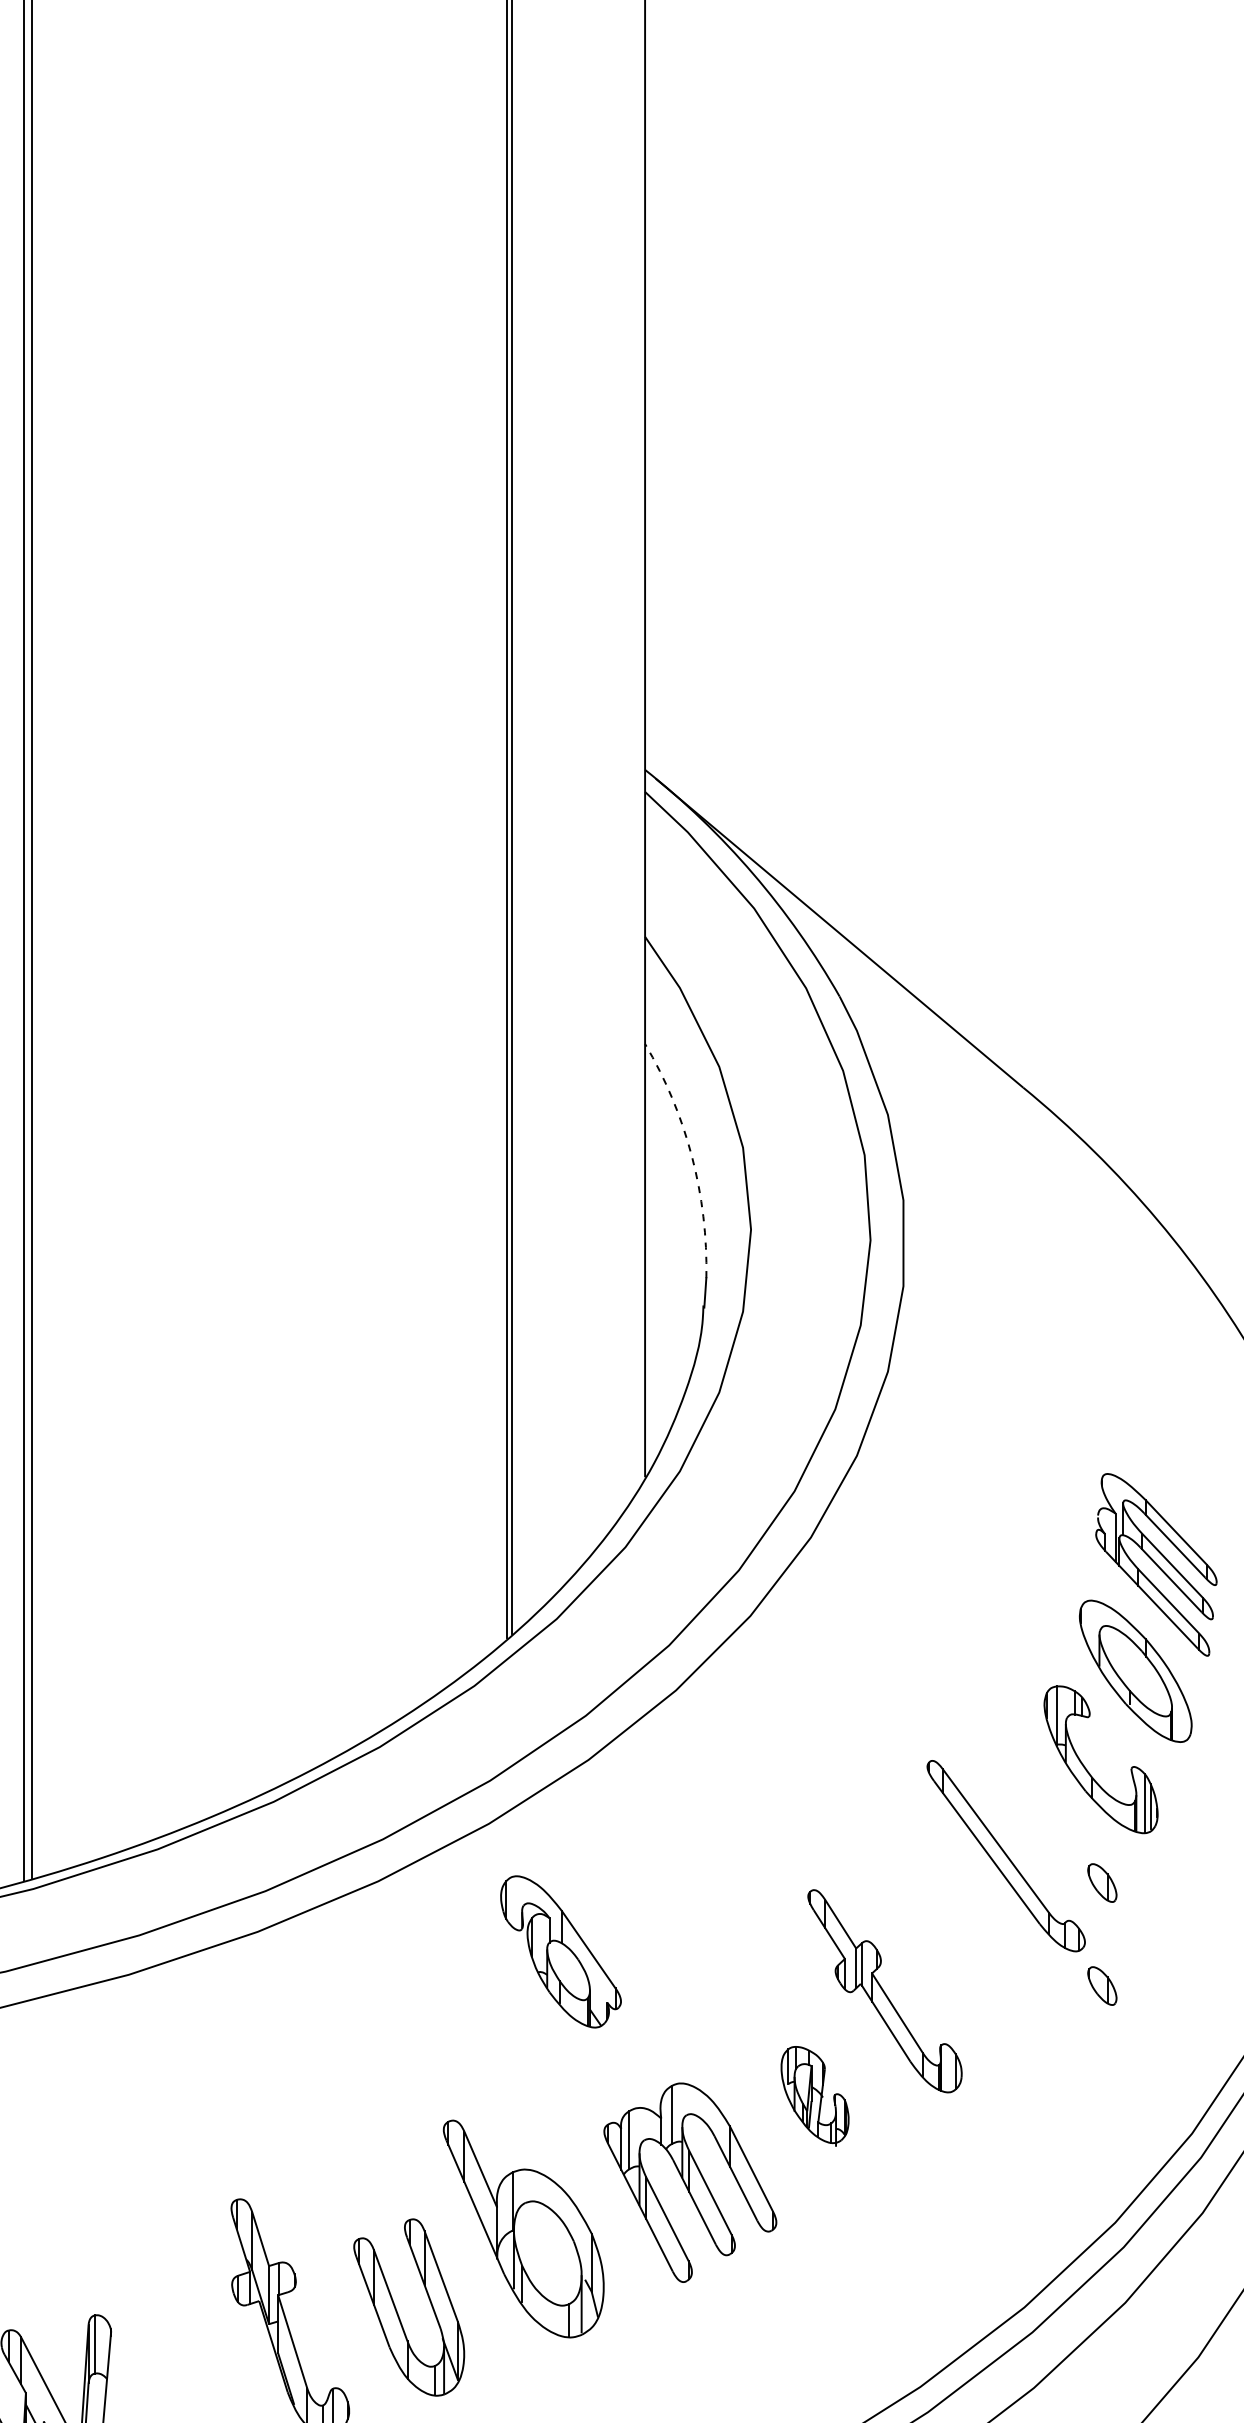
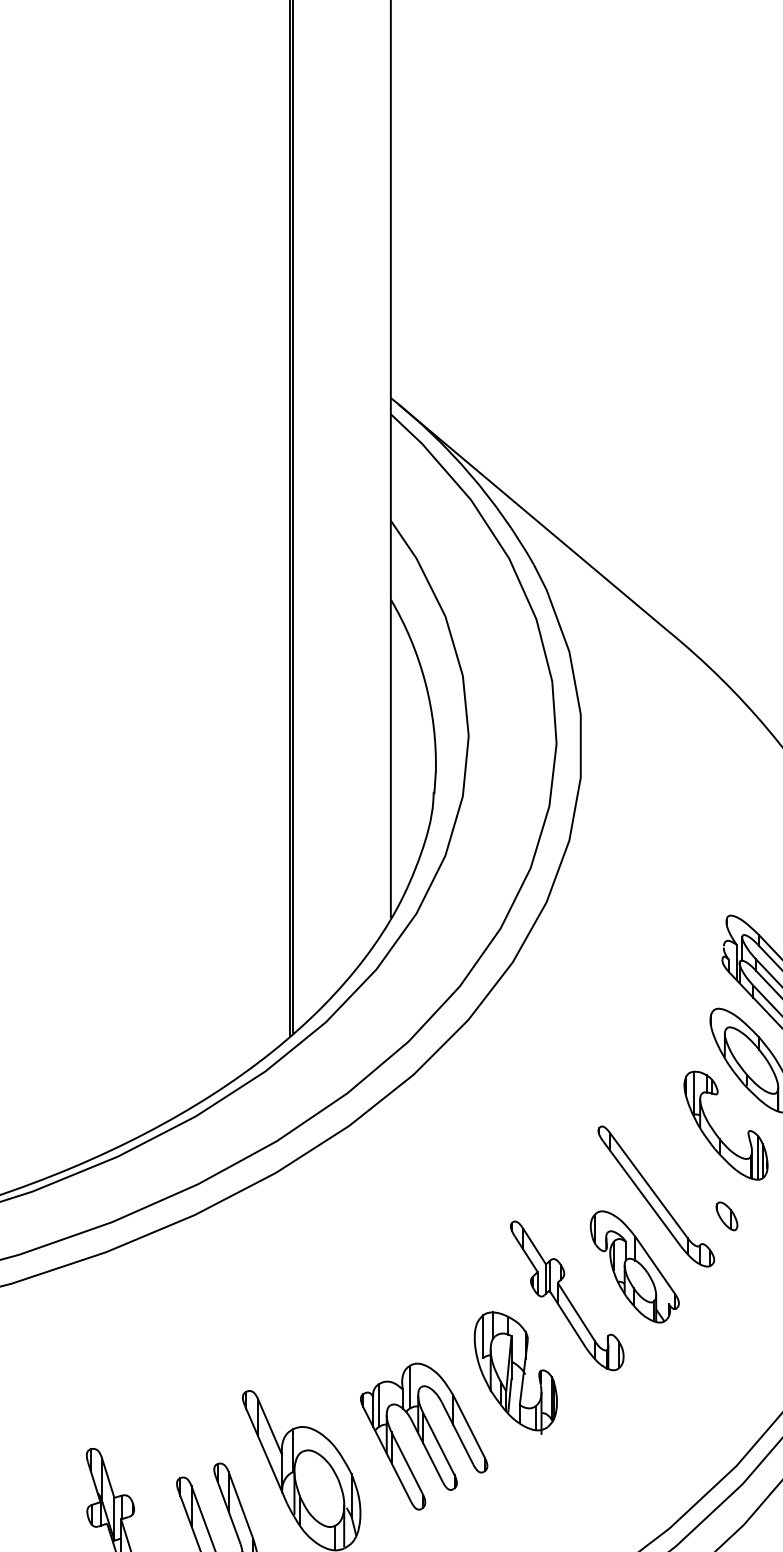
arc: (692, 1156) -> (425, 682), dashed -> solid
part: (560, 1951) -> (634, 1266), moved
part: (1102, 1985) -> (727, 1291), removed
part: (814, 2096) -> (515, 1373), size x1.67

